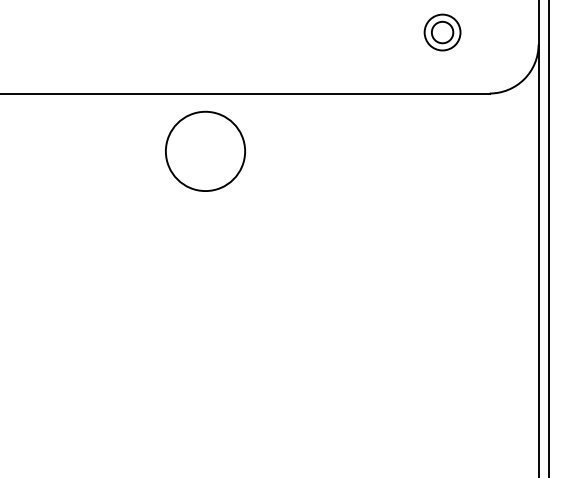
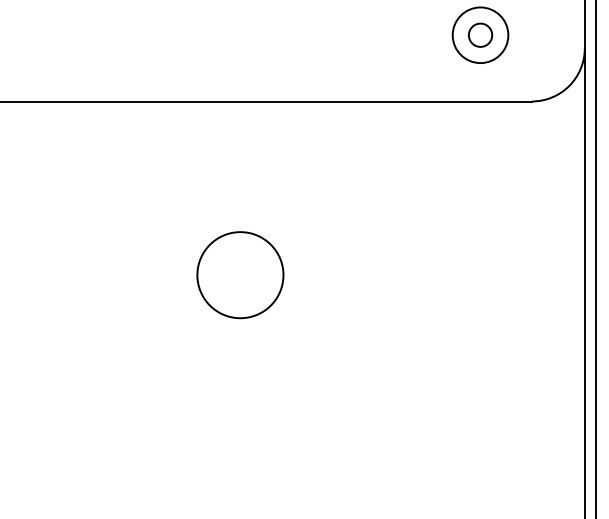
circle: (442, 32) -> (480, 35), size x1.43
circle: (205, 150) -> (240, 274), moved

